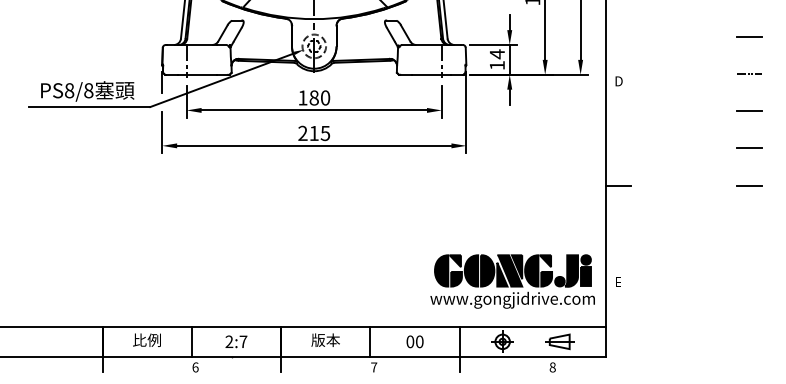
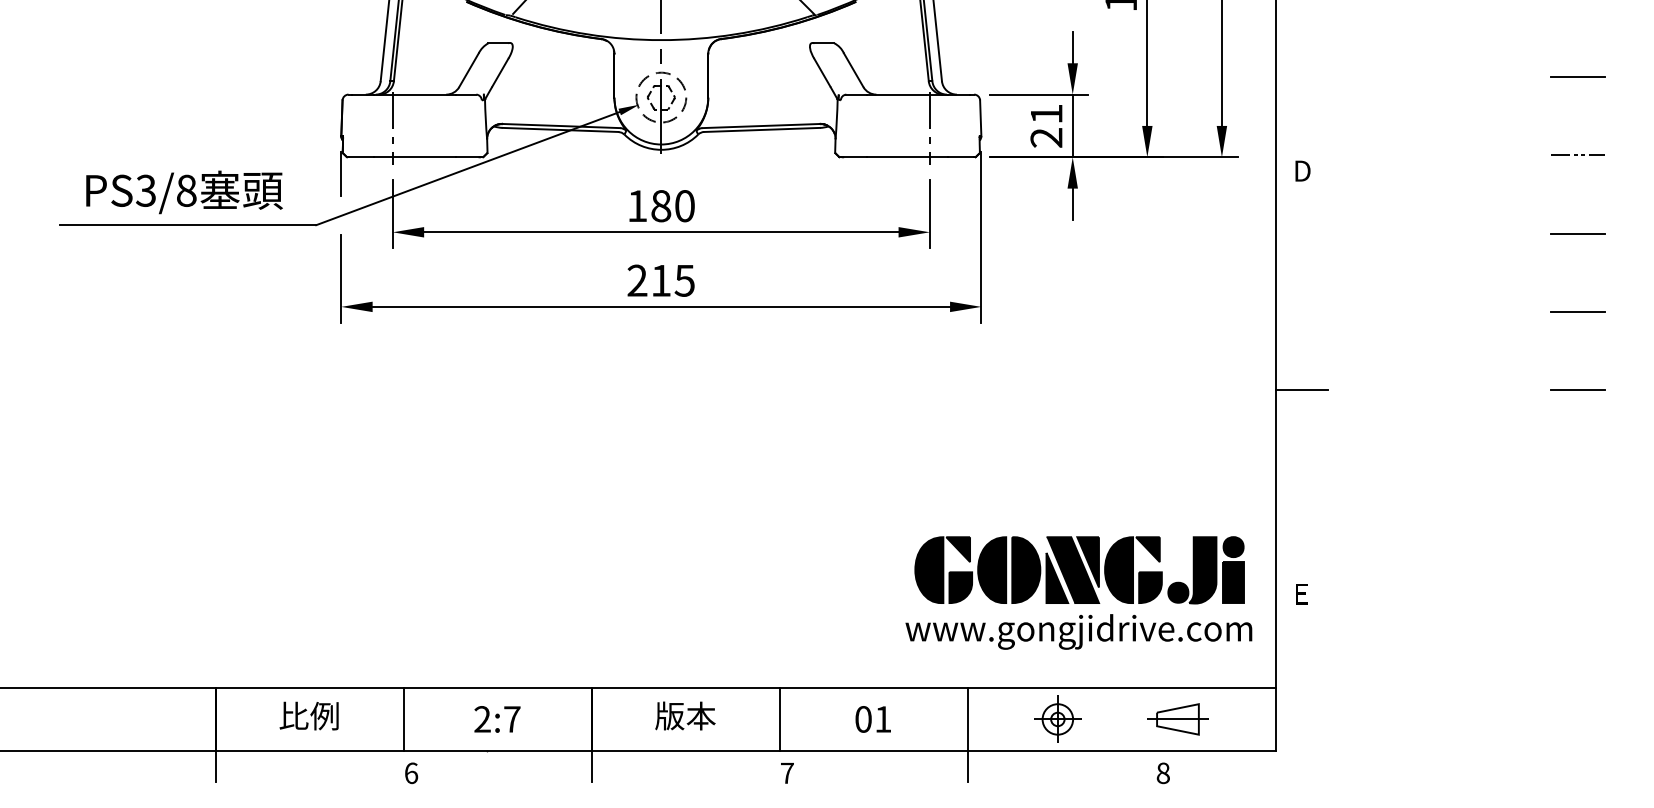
text: (496, 59) -> (1044, 125), 14 -> 21
text: (69, 90) -> (146, 190), PS8/8 -> PS3/8
text: (419, 341) -> (882, 718), 00 -> 01

